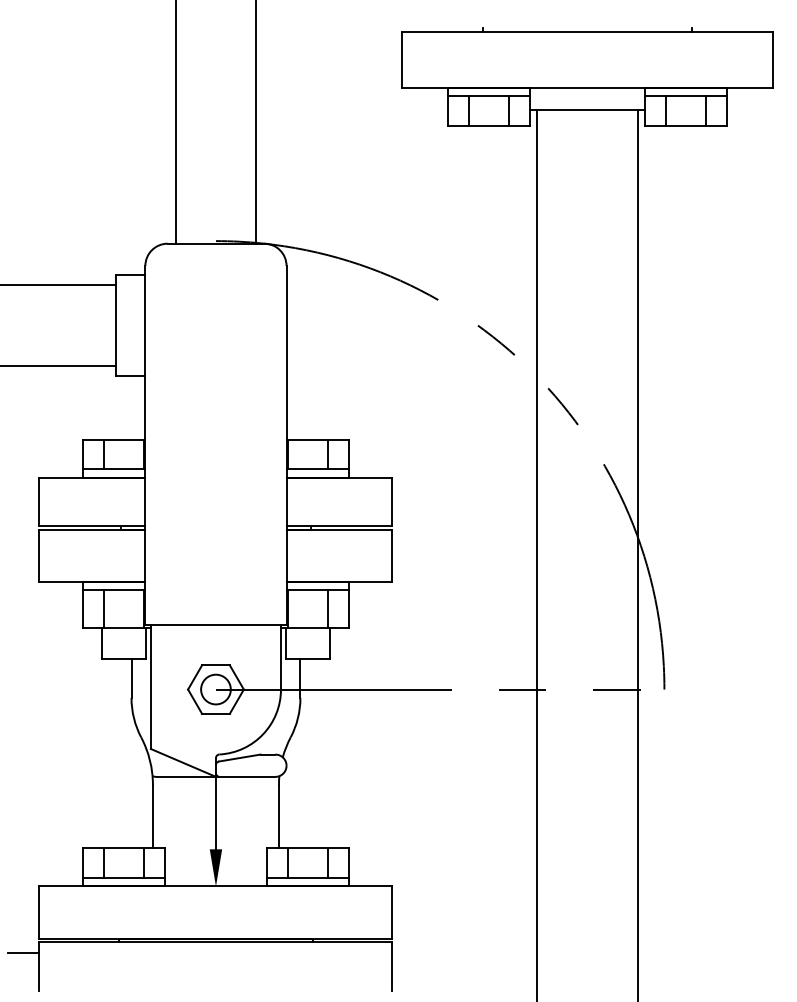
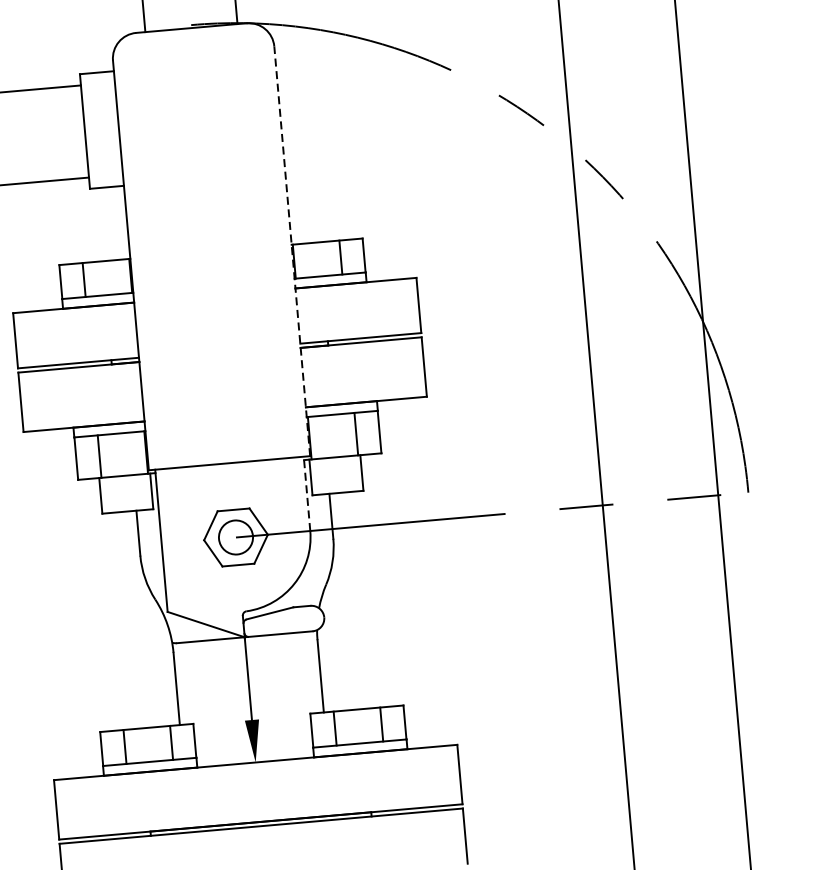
line: (286, 444) -> (292, 250), solid -> dashed
line: (280, 657) -> (306, 494), solid -> dashed
line: (23, 953) -> (42, 858), removed

